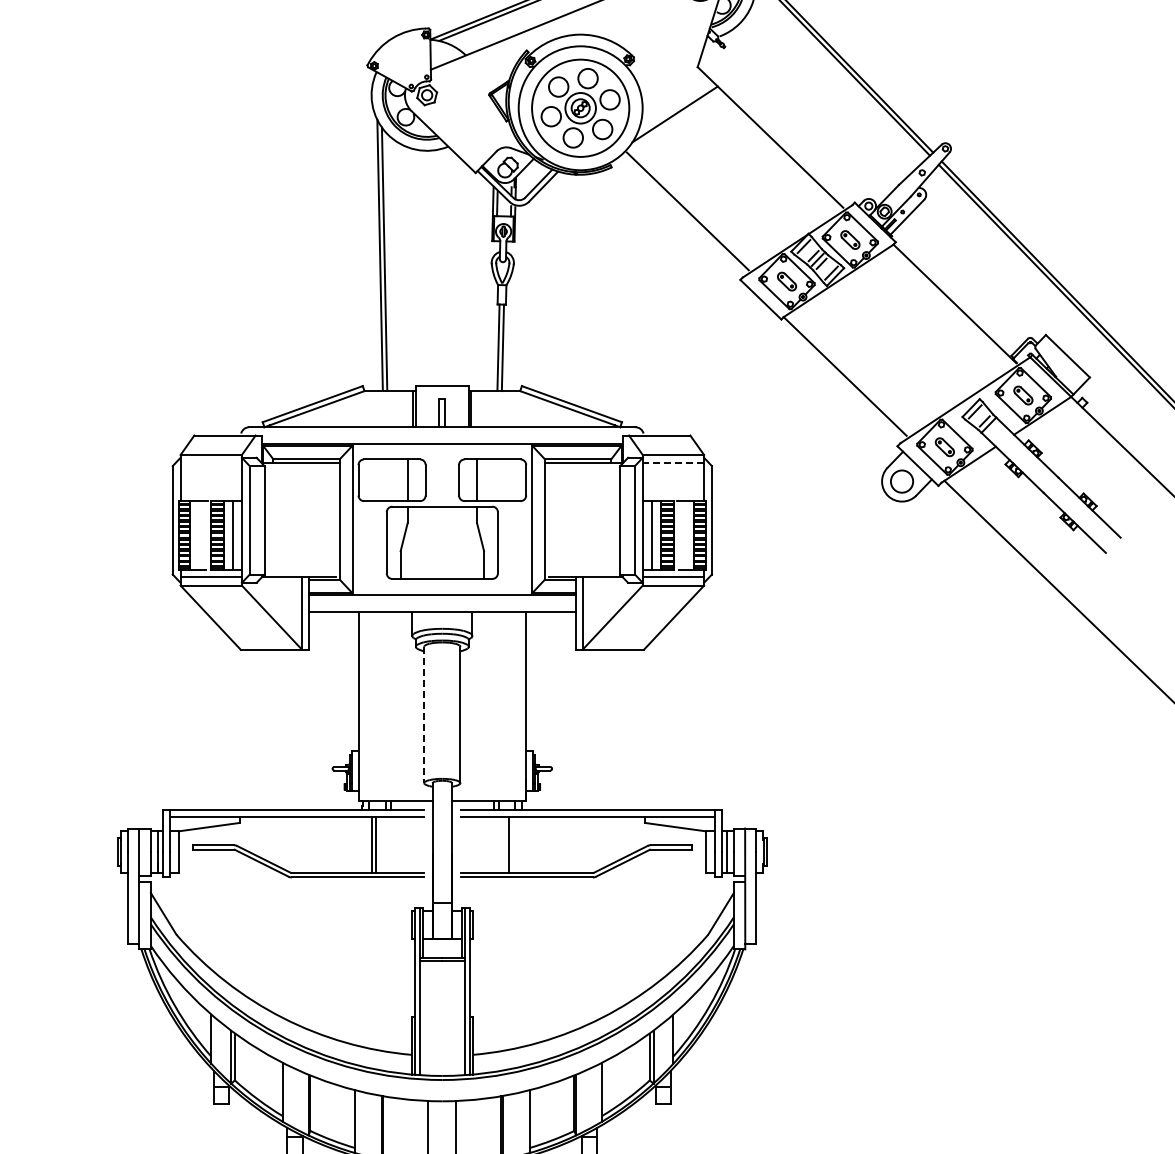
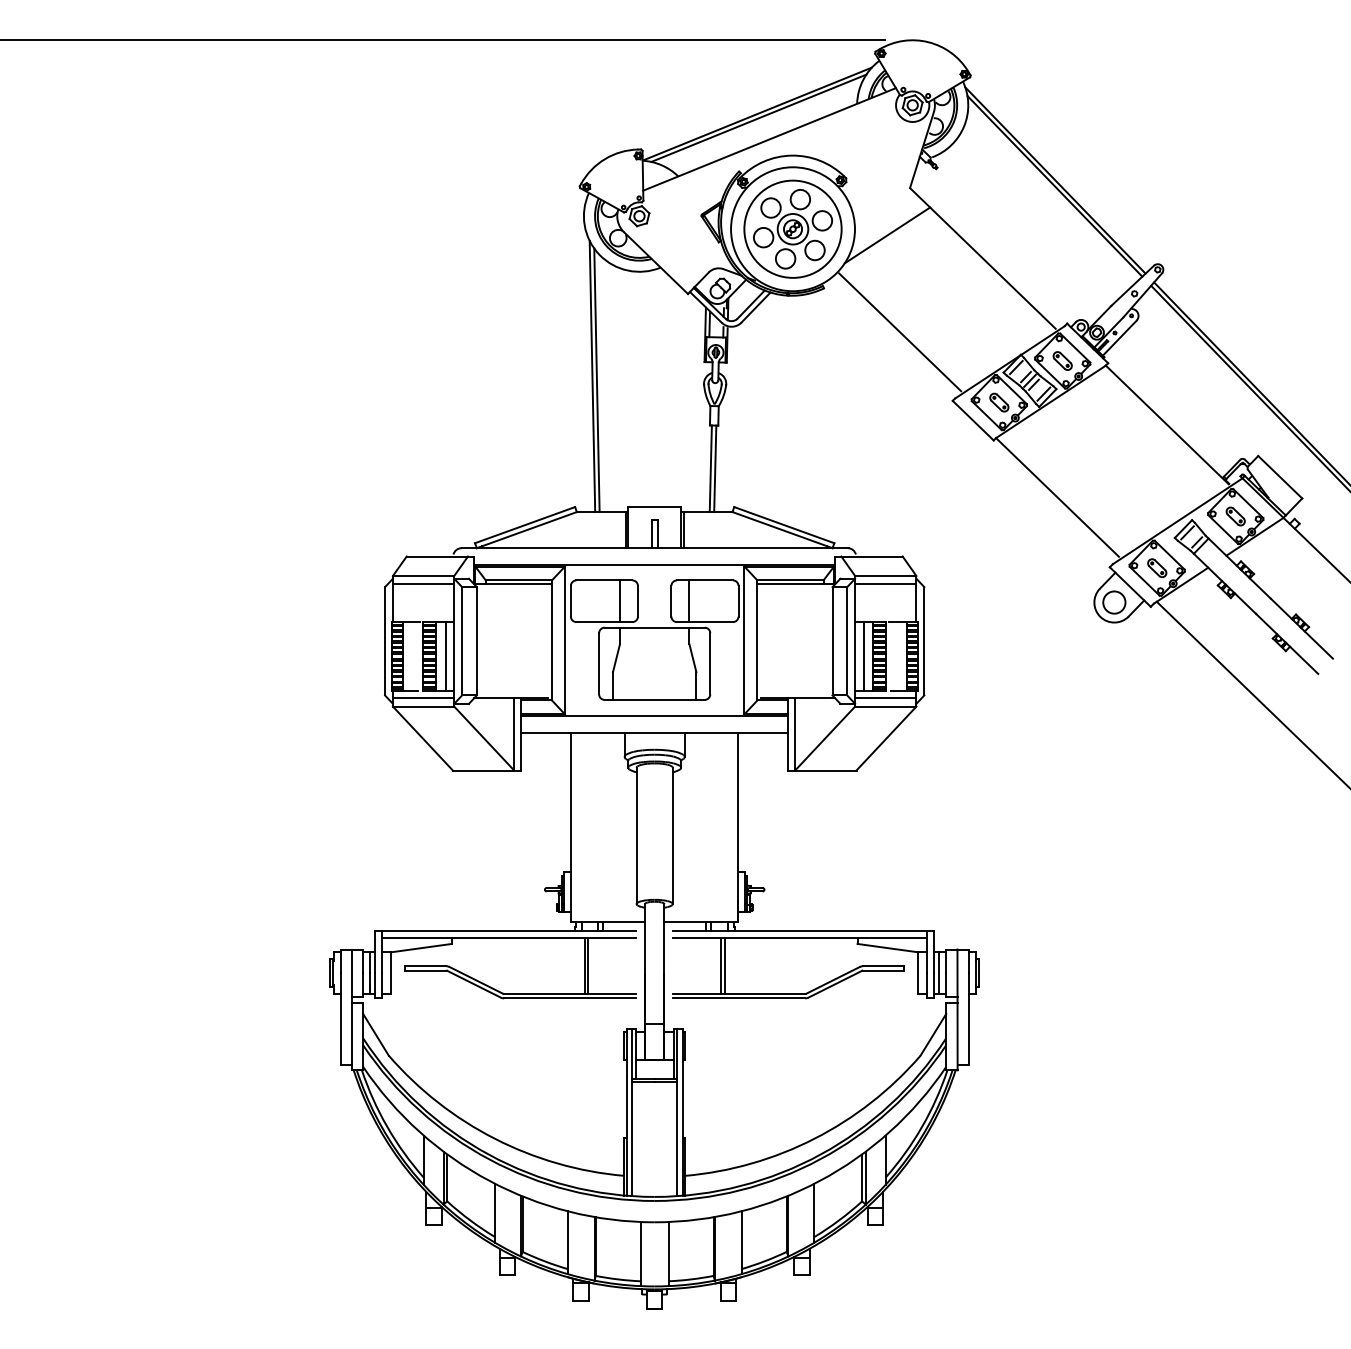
line: (211, 463) -> (423, 584), added
line: (673, 463) -> (885, 584), dashed -> solid
line: (424, 715) -> (636, 836), dashed -> solid
line: (512, 844) -> (724, 965), added

